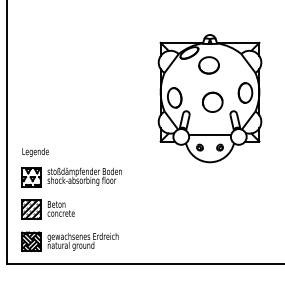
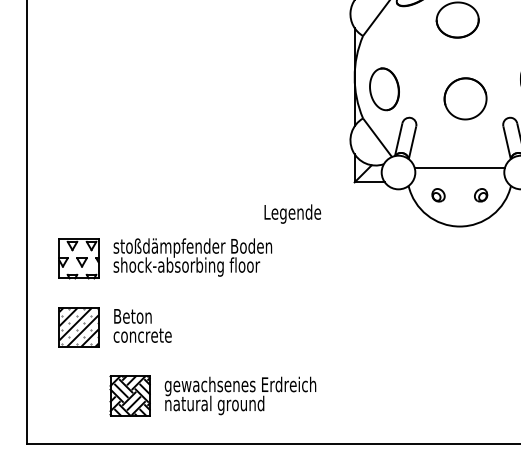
text: (35, 152) -> (292, 214), moved
part: (69, 241) -> (211, 395), moved

